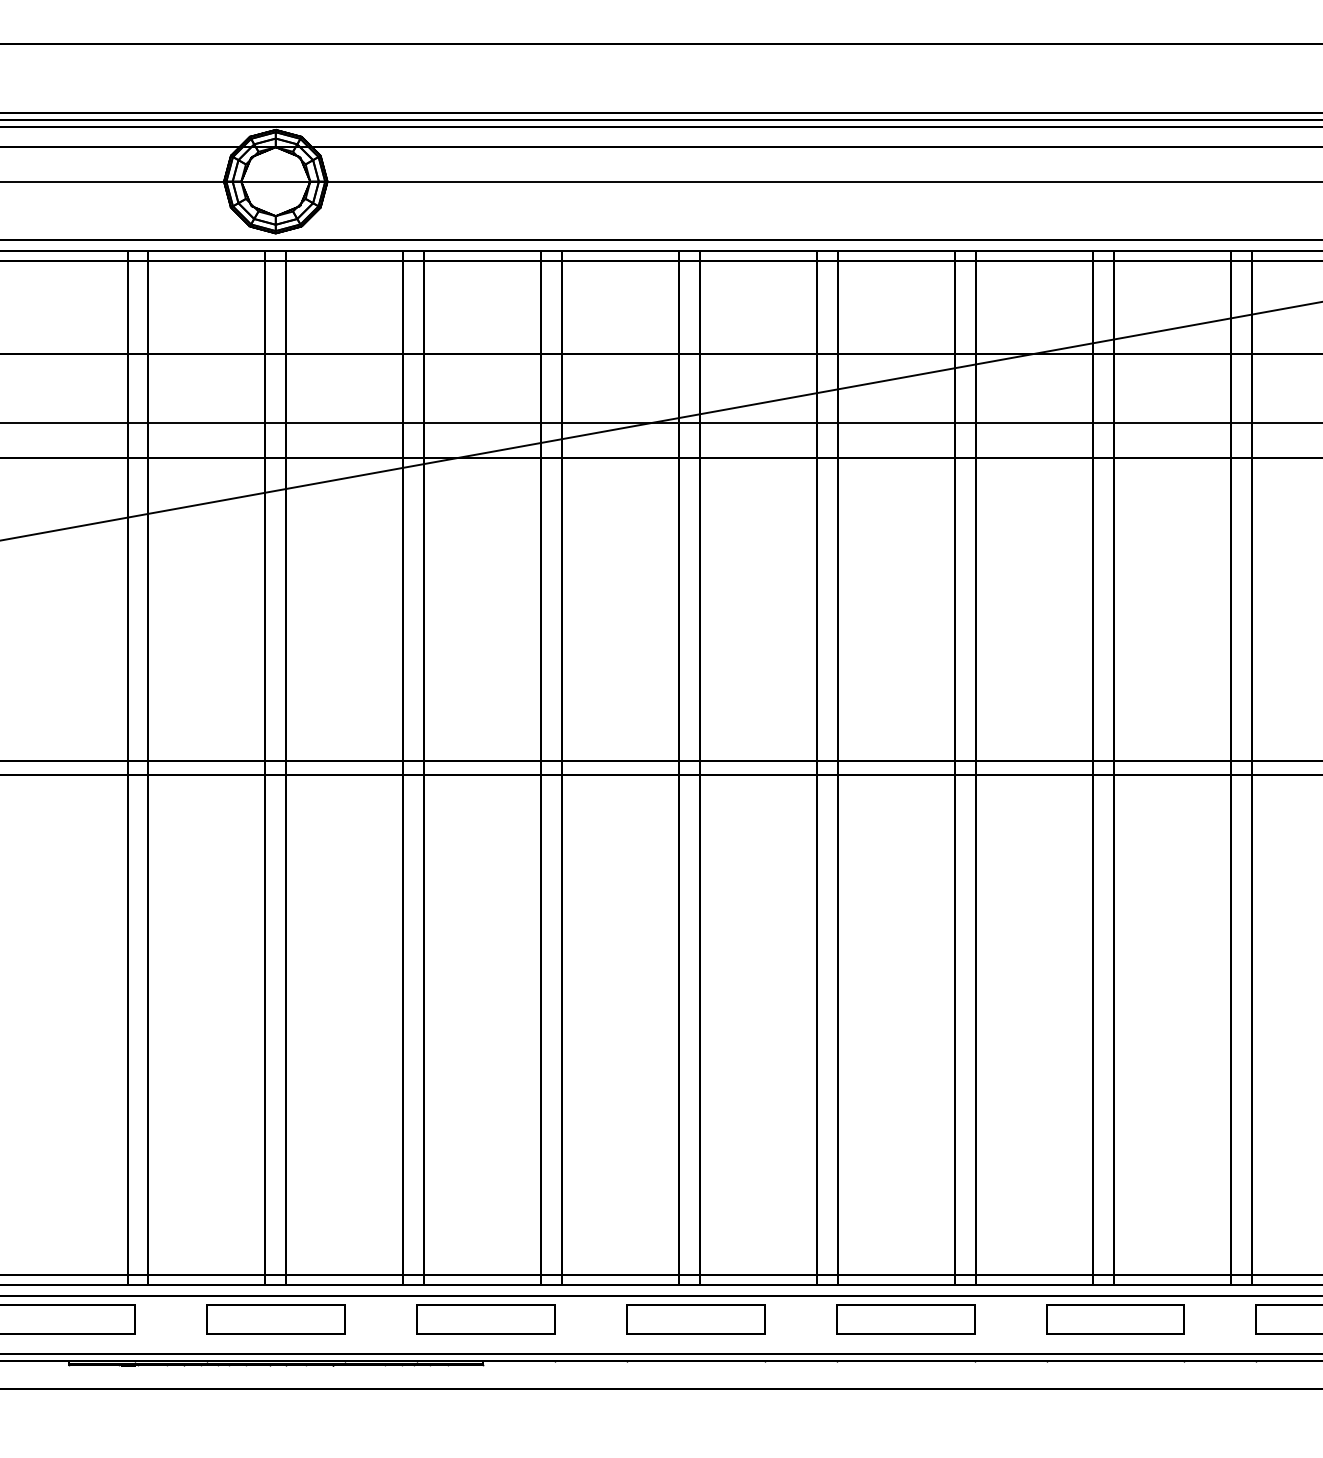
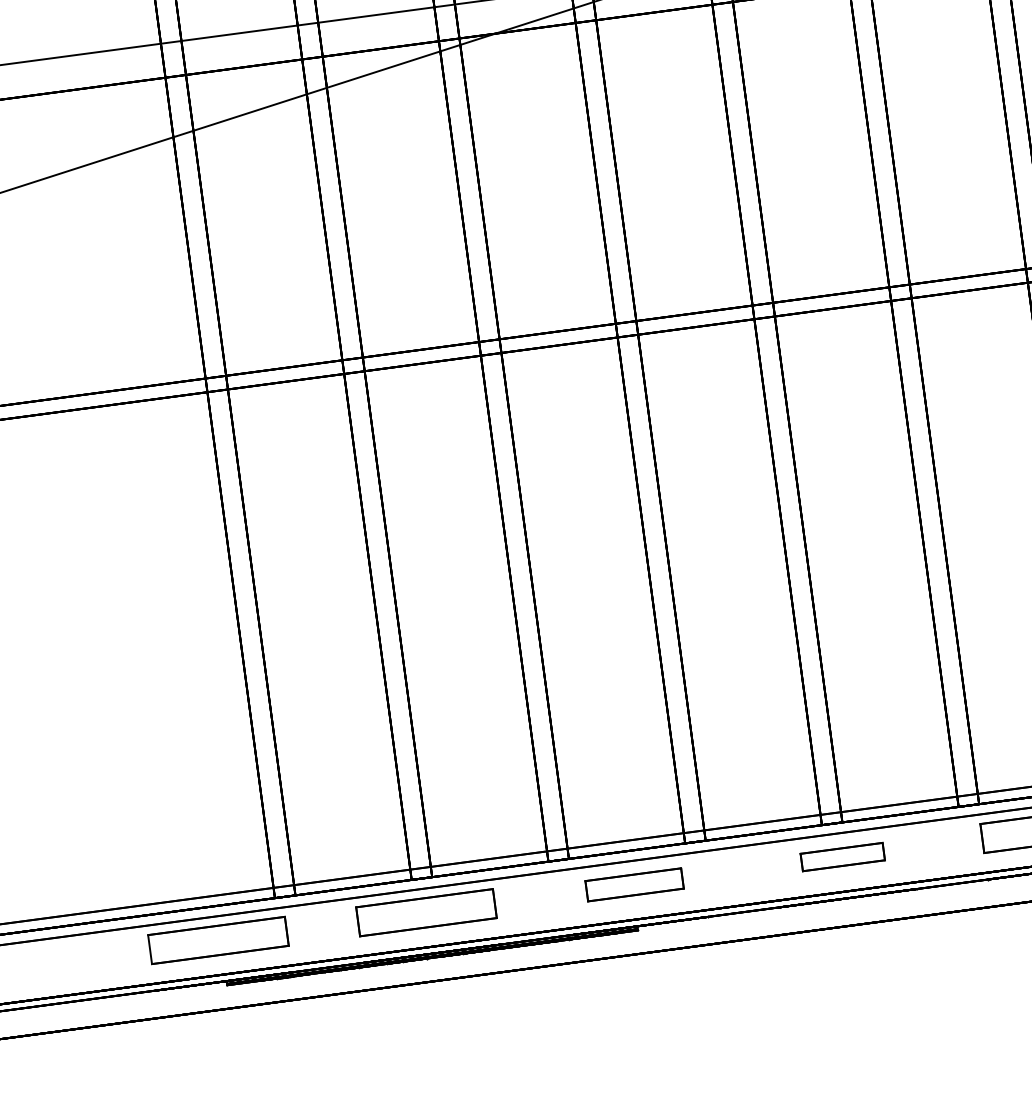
part: (485, 1319) -> (634, 884), size x0.7
part: (695, 1319) -> (842, 856), size x0.6

